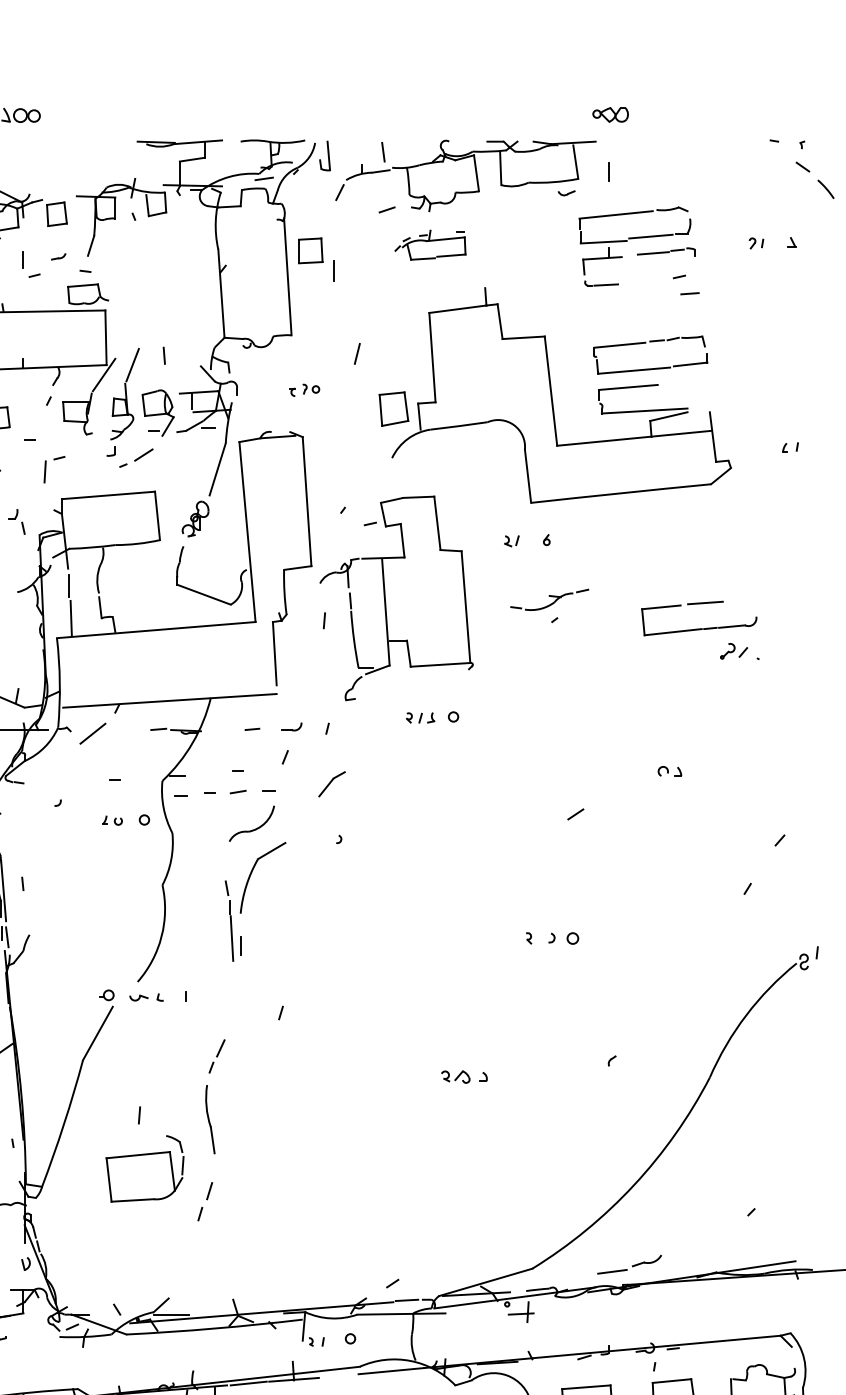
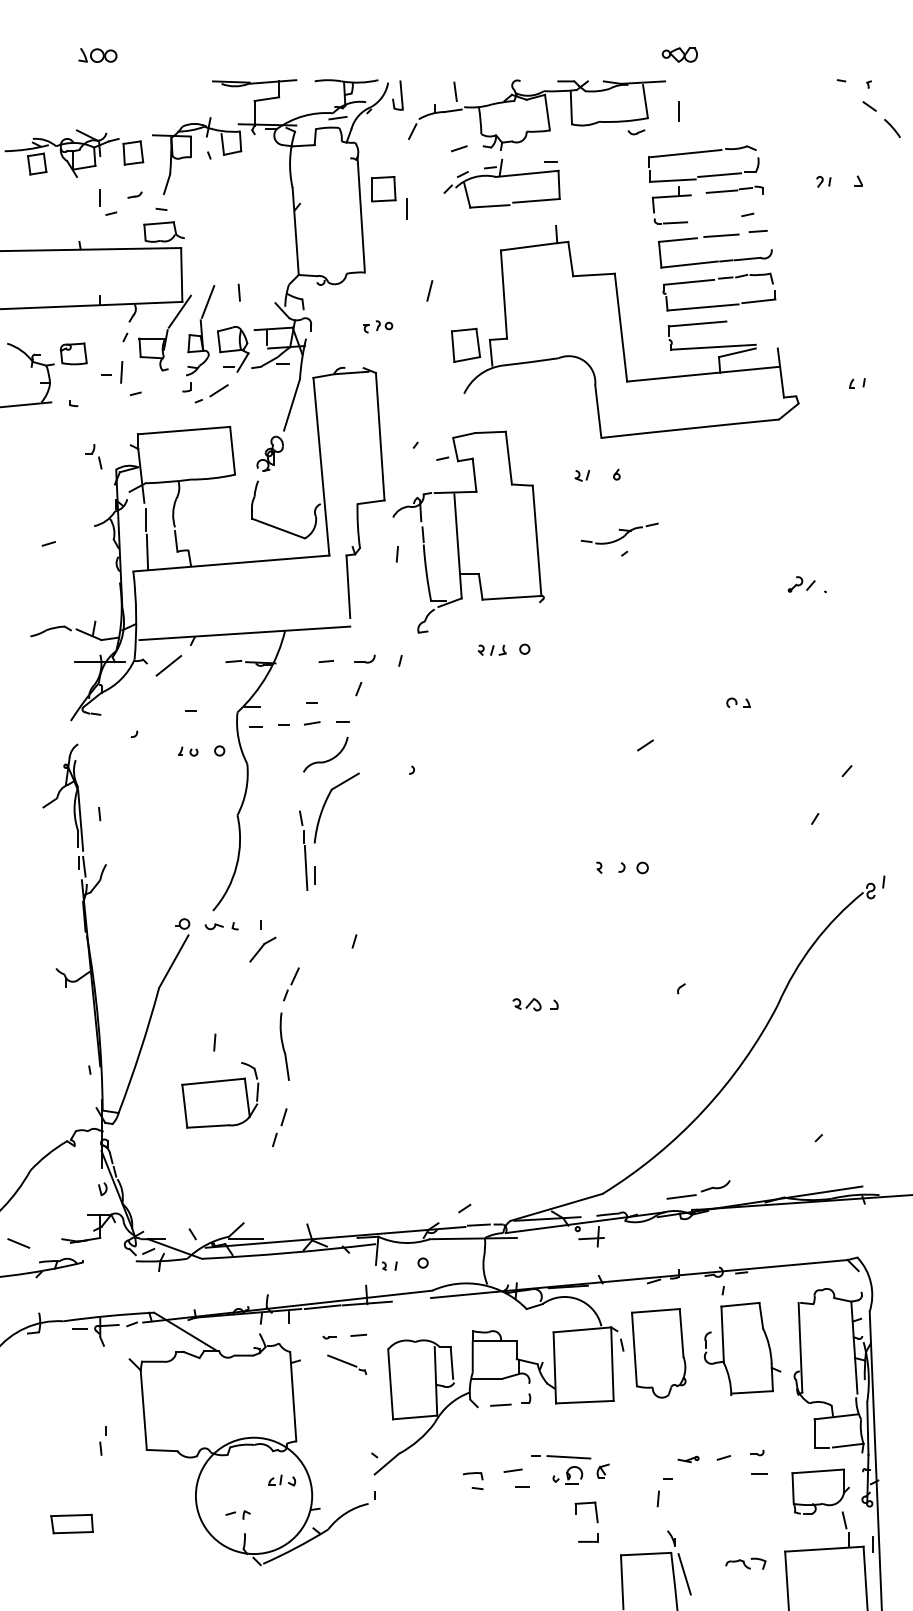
part: (429, 245) -> (501, 183), size x1.67
line: (44, 472) -> (121, 372), moved
part: (699, 628) -> (715, 260), moved
part: (331, 784) -> (262, 949), moved

